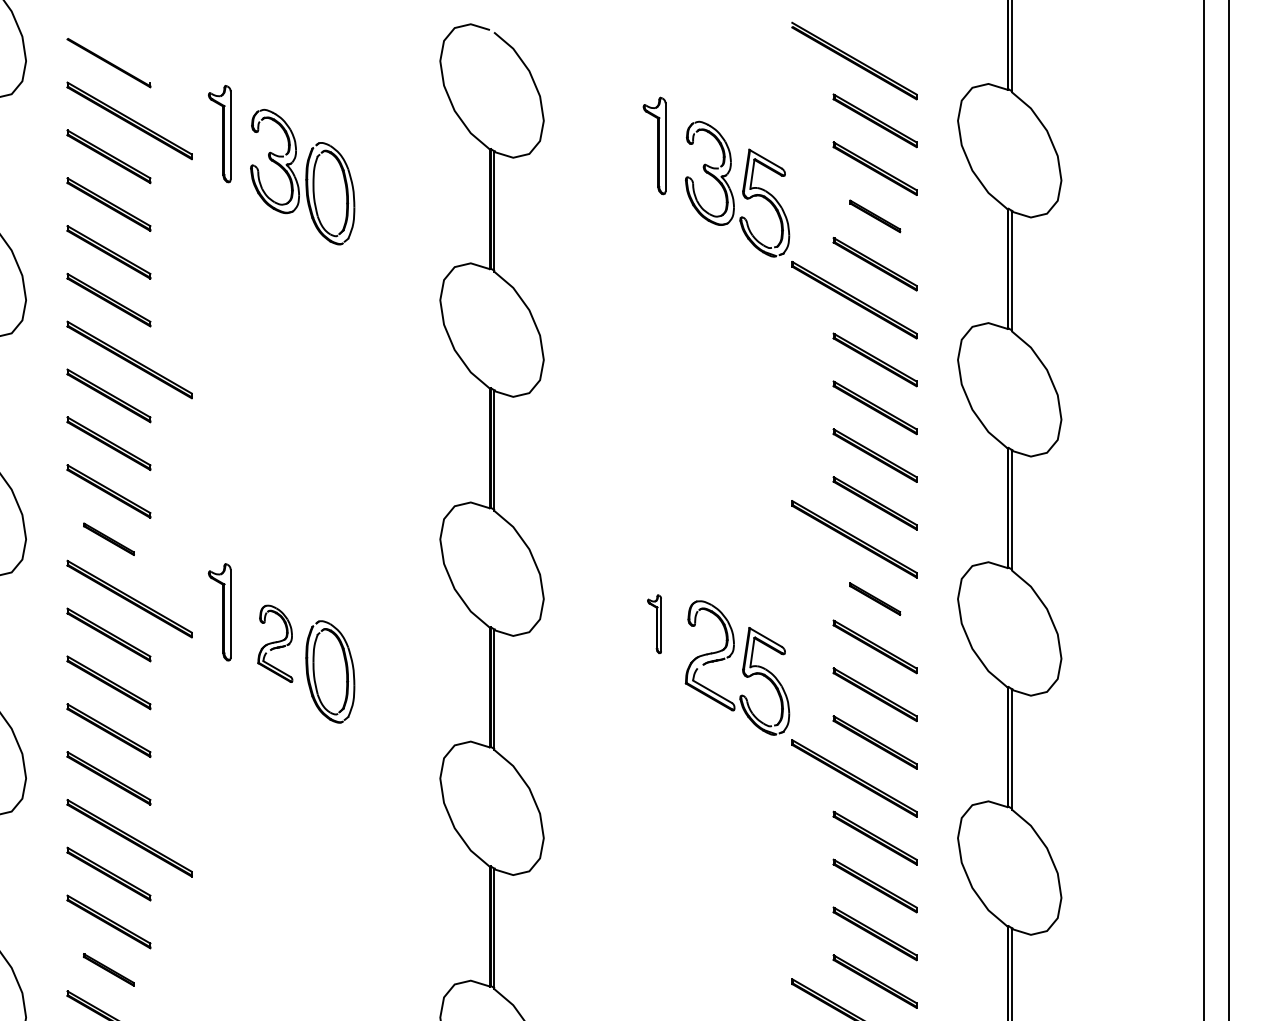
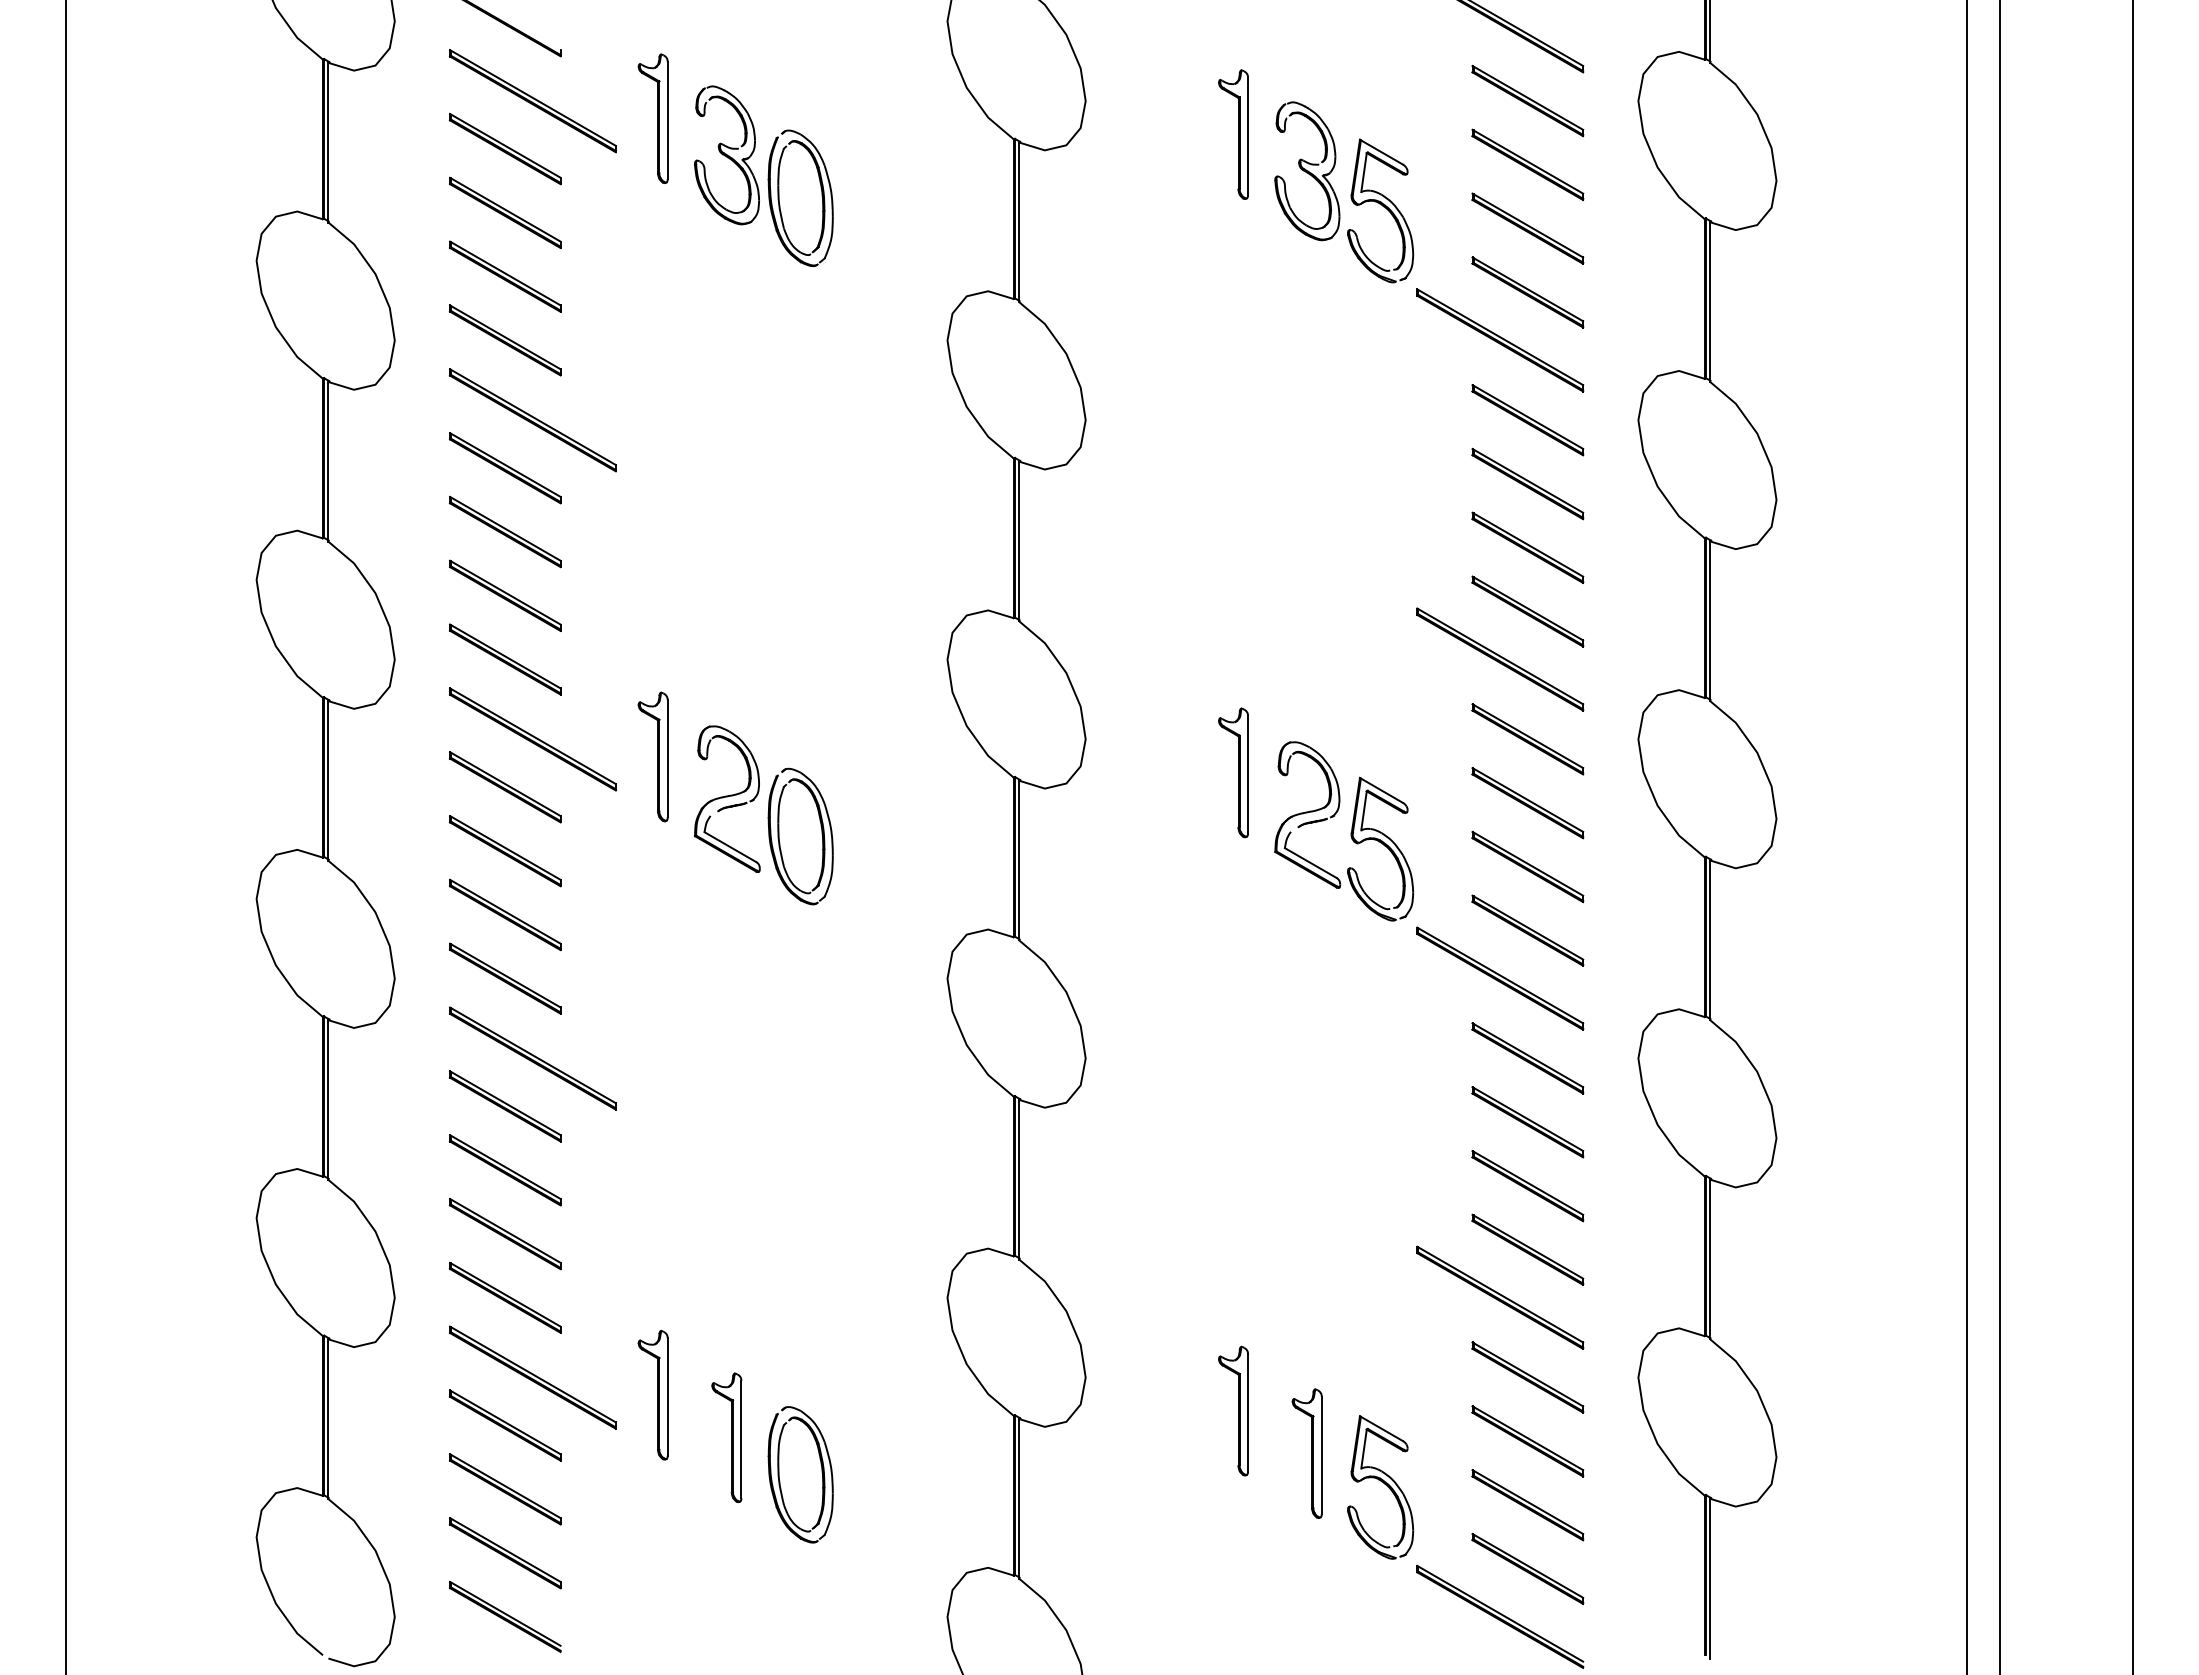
part: (874, 216) -> (1527, 228), size x1.67
part: (109, 539) -> (505, 659), size x1.67
part: (874, 599) -> (1527, 739), size x1.67
part: (654, 623) -> (1233, 772), size x1.67
part: (275, 643) -> (727, 798), size x1.43
part: (108, 970) -> (504, 1234), size x1.67

